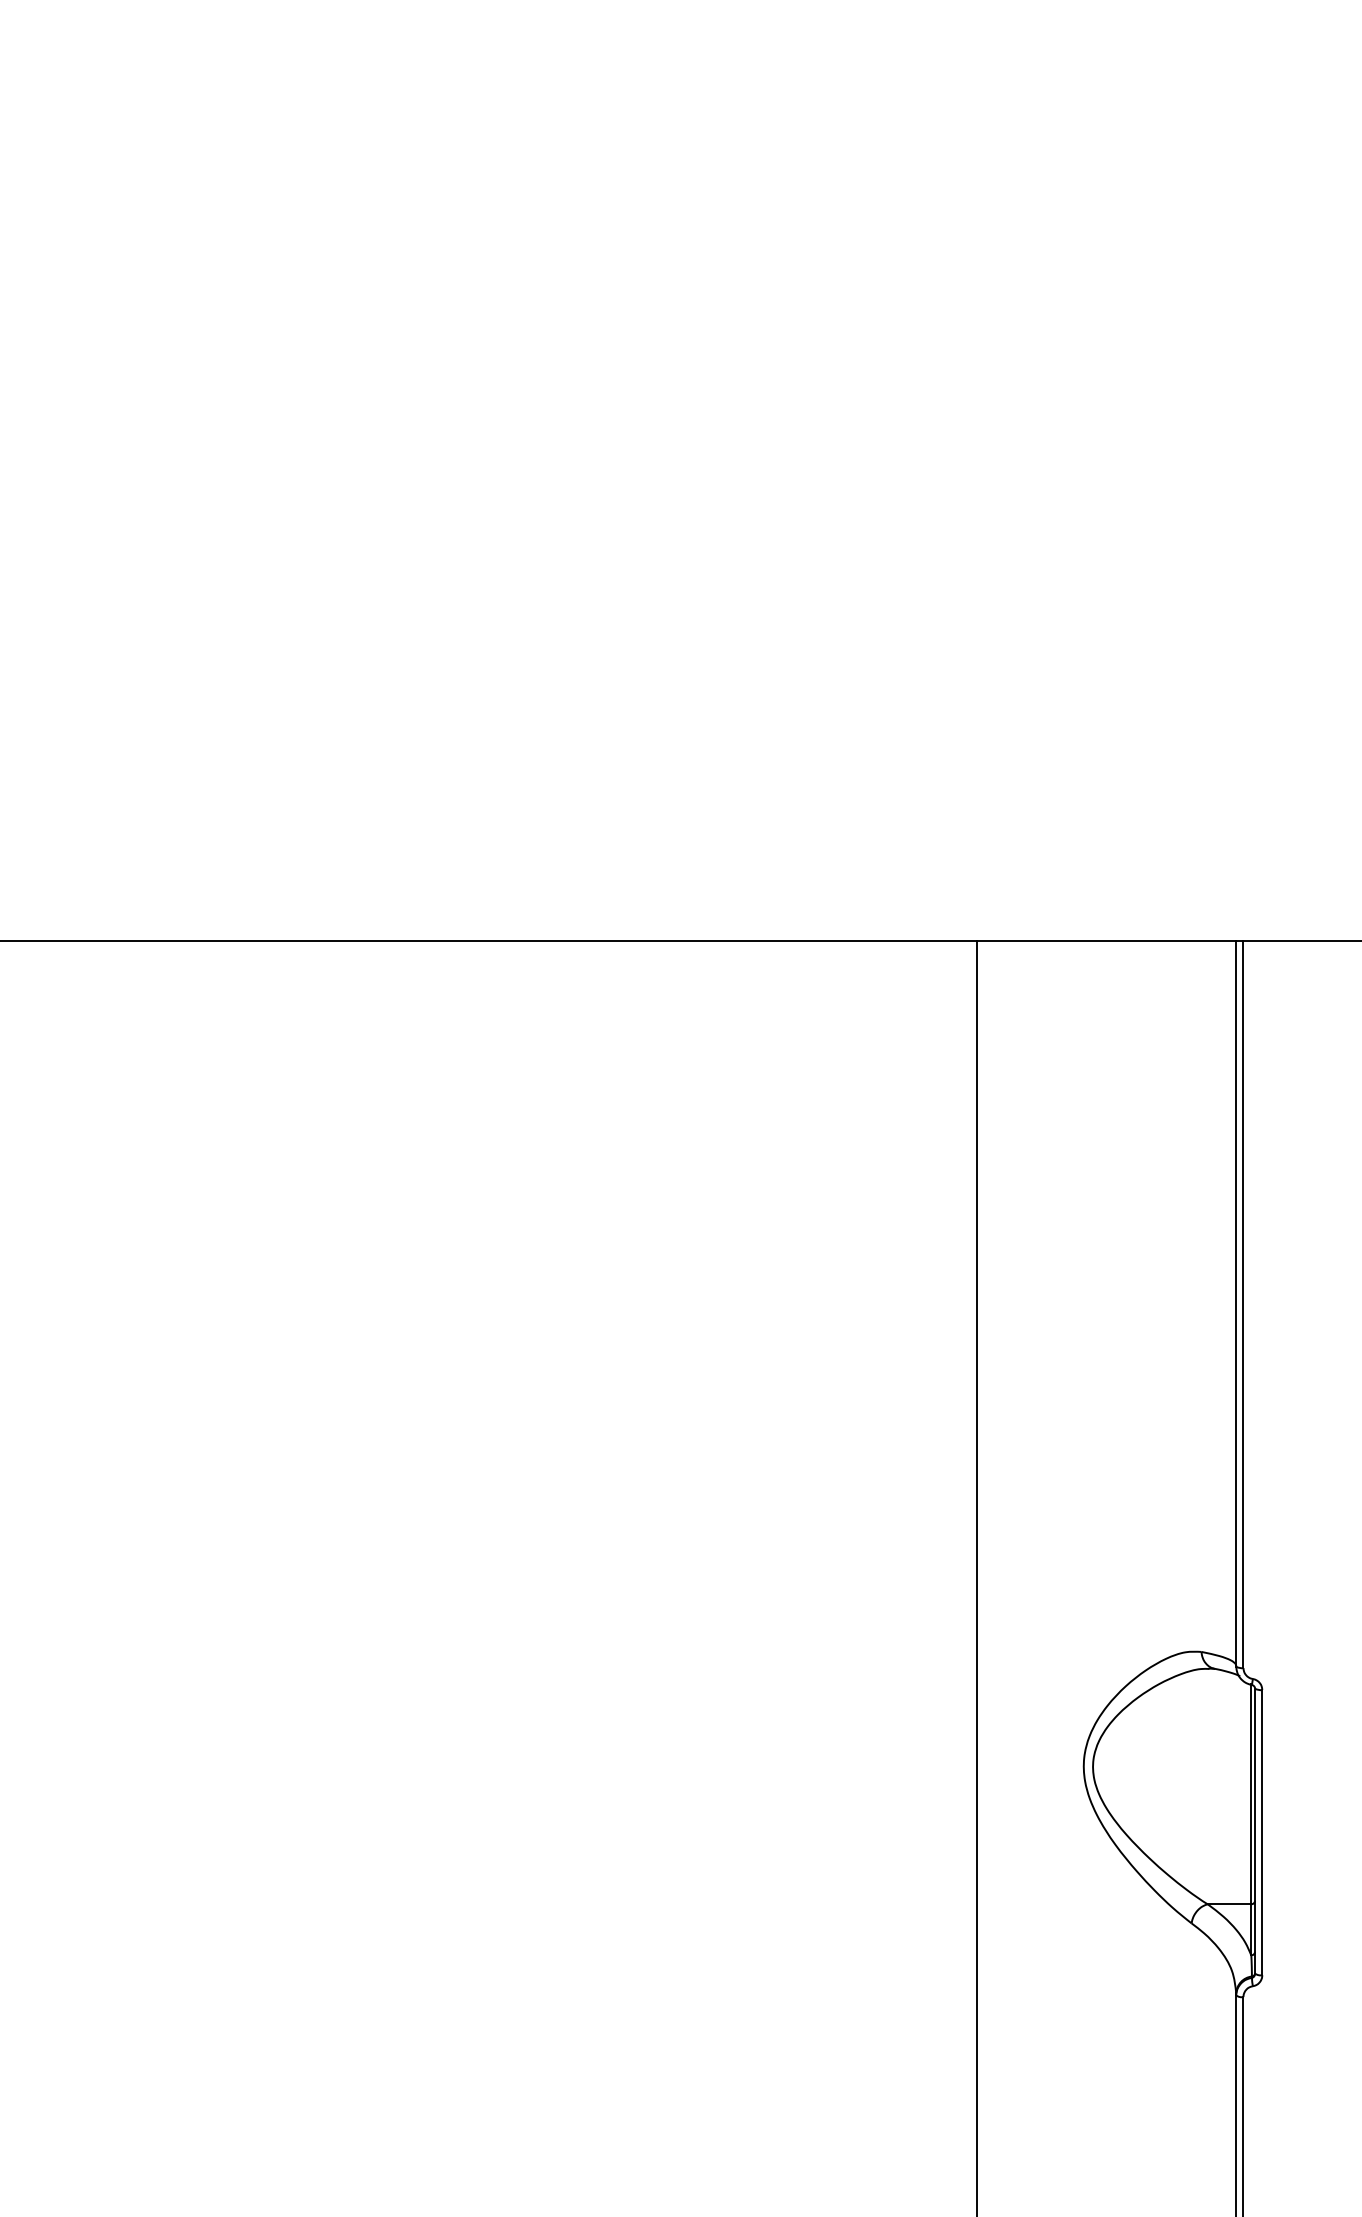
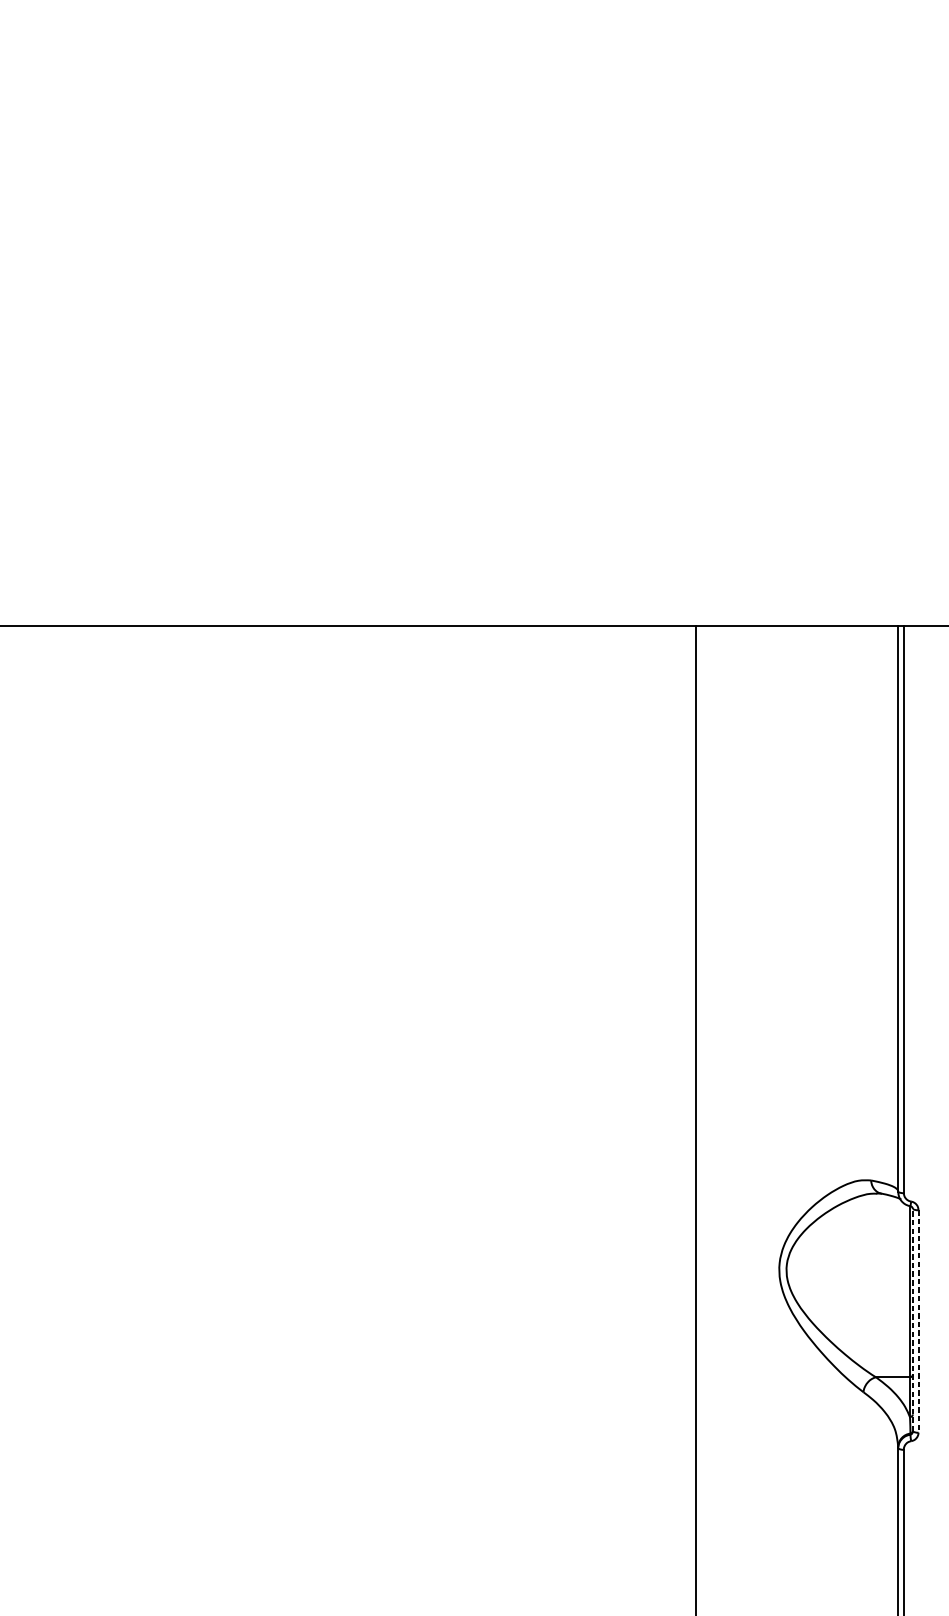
line: (1255, 1831) -> (913, 1320), solid -> dashed
line: (1262, 1832) -> (918, 1321), solid -> dashed

